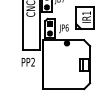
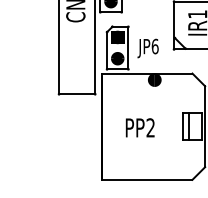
text: (27, 61) -> (138, 126), moved

